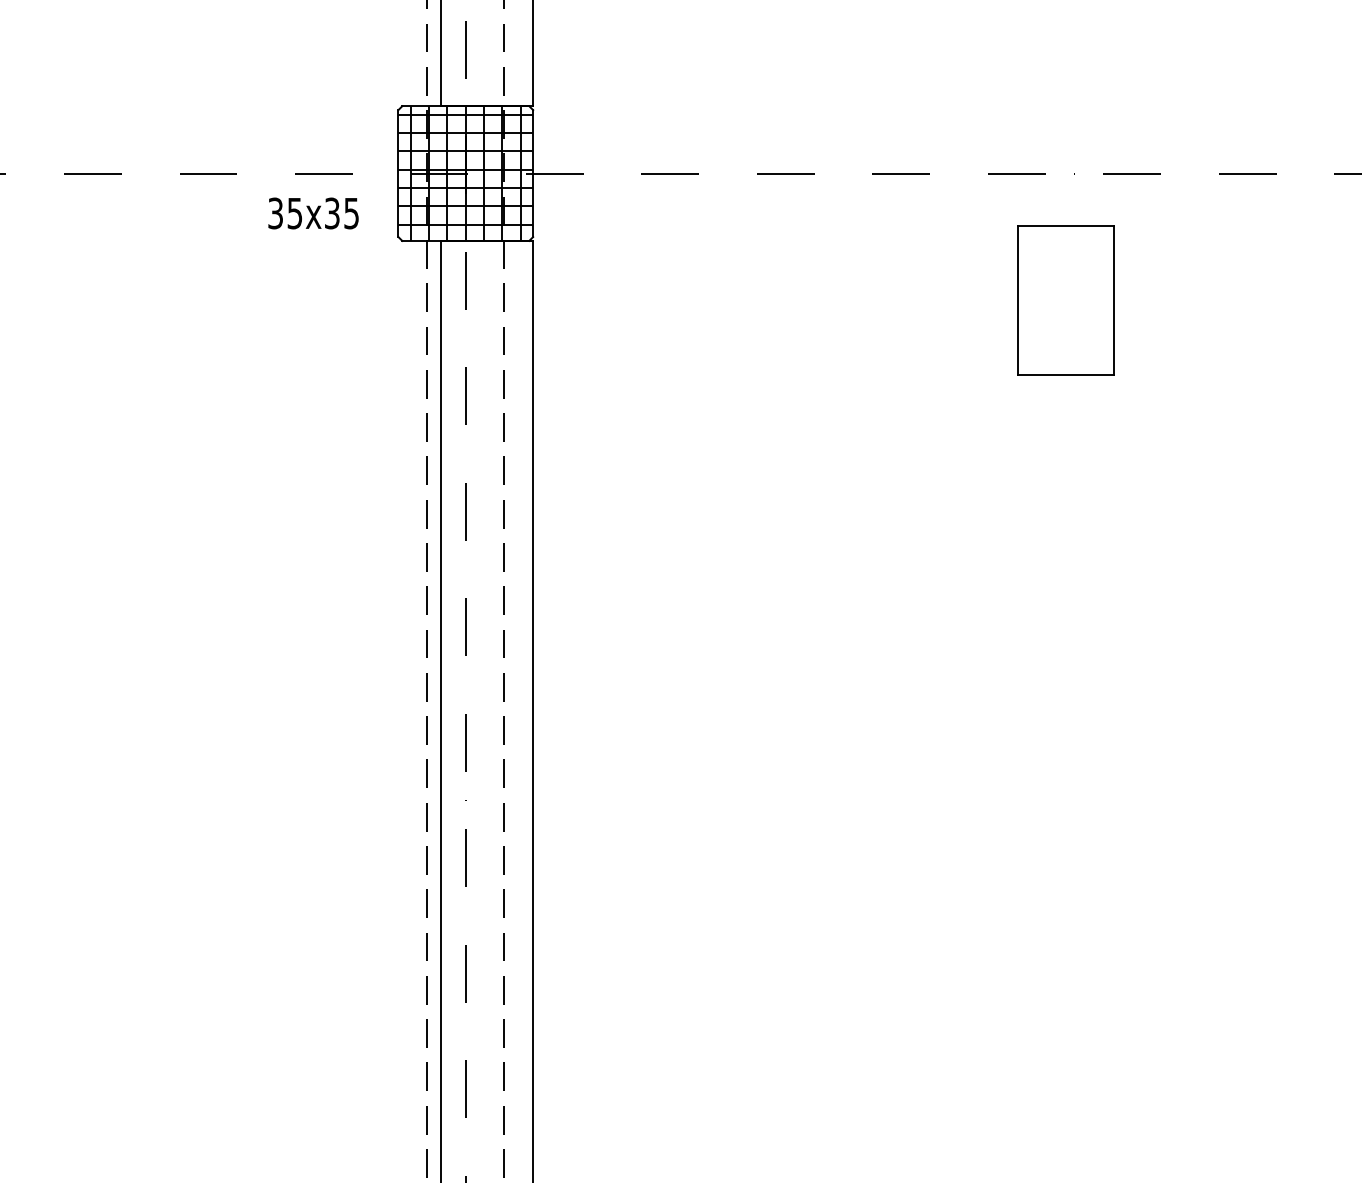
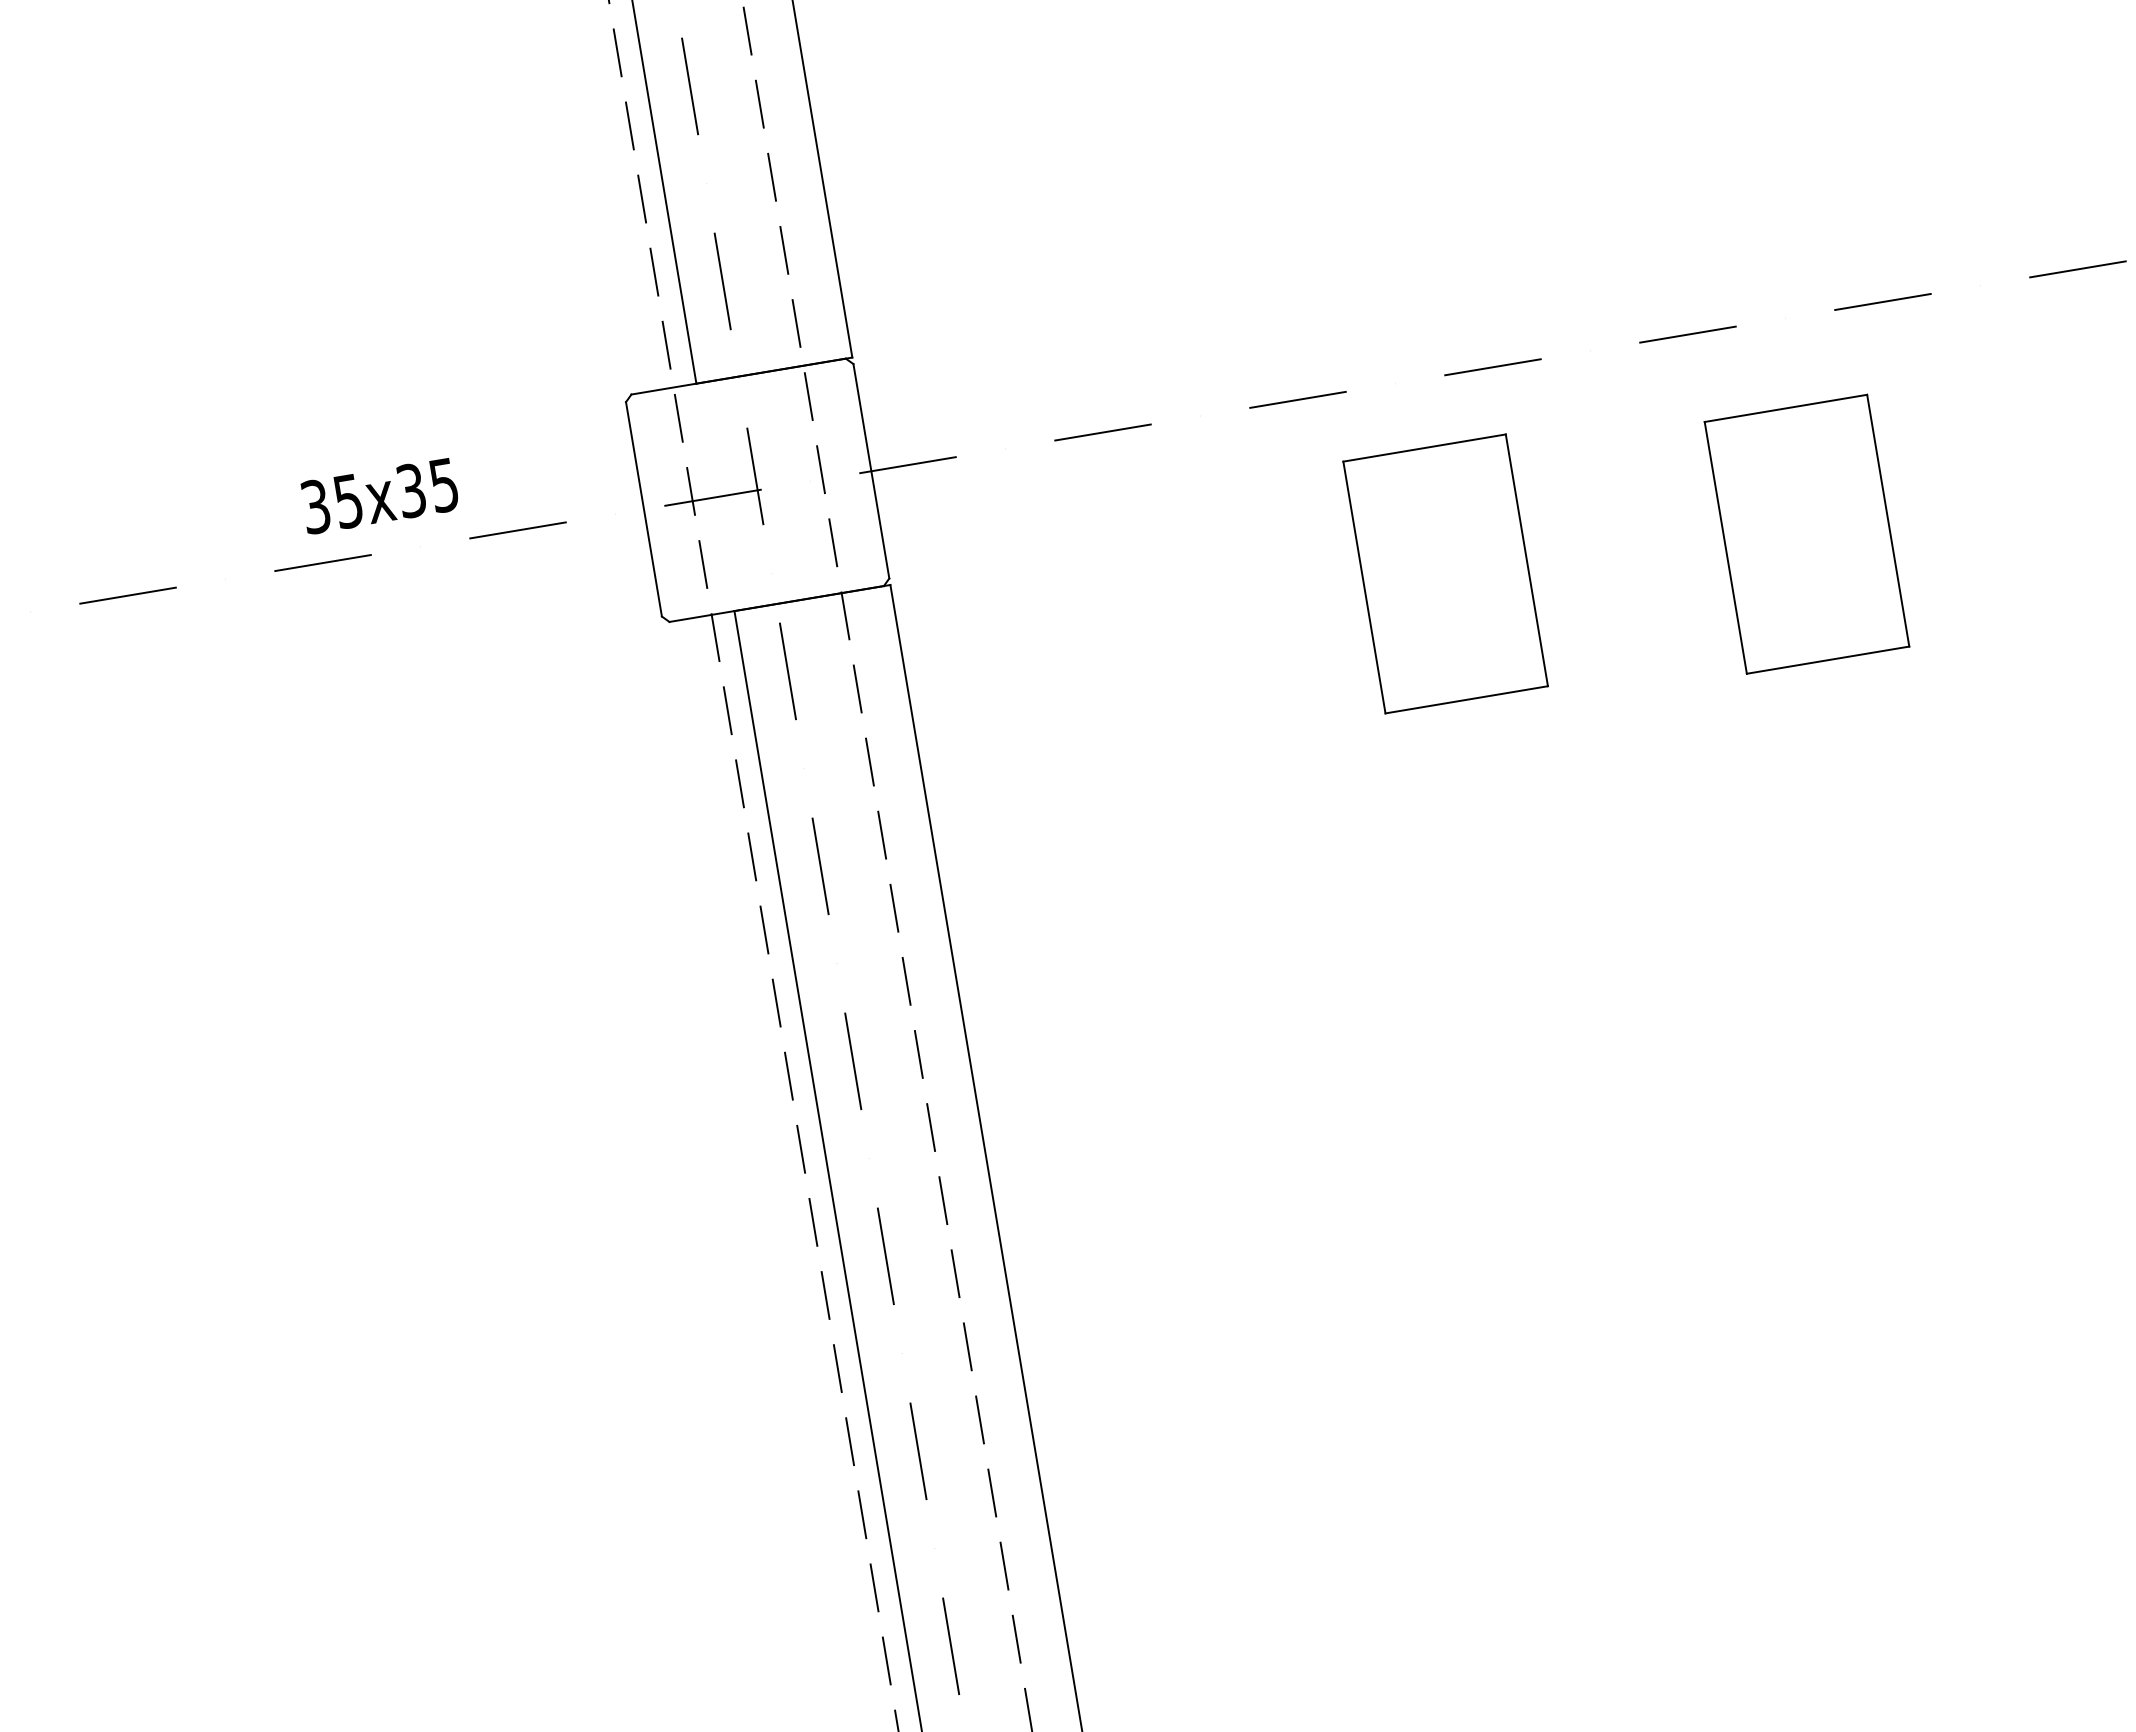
hatch: (465, 173) -> (757, 490), removed
text: (313, 213) -> (379, 496), moved
part: (853, 288) -> (1444, 574), added

